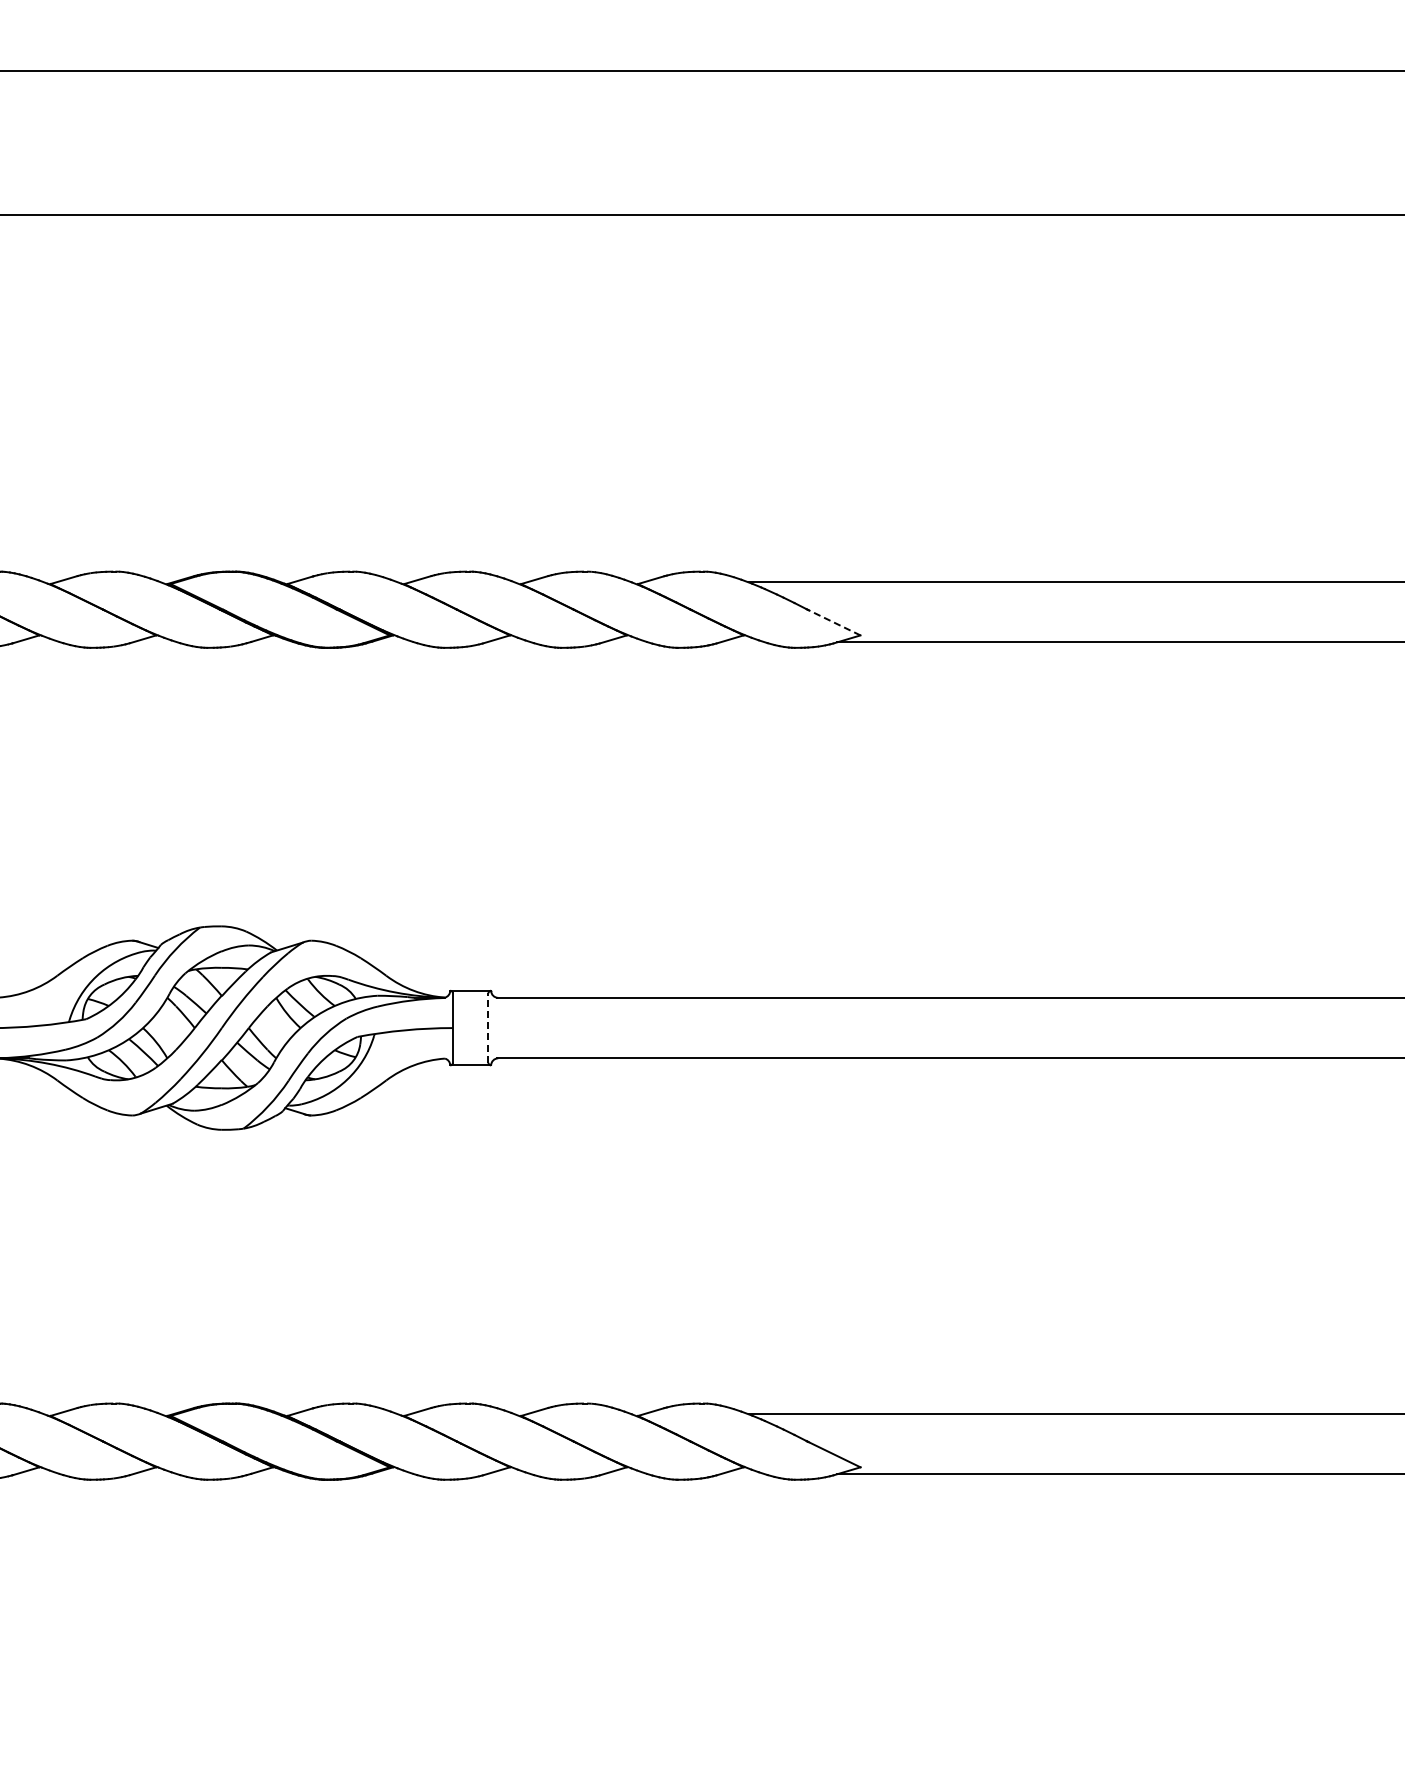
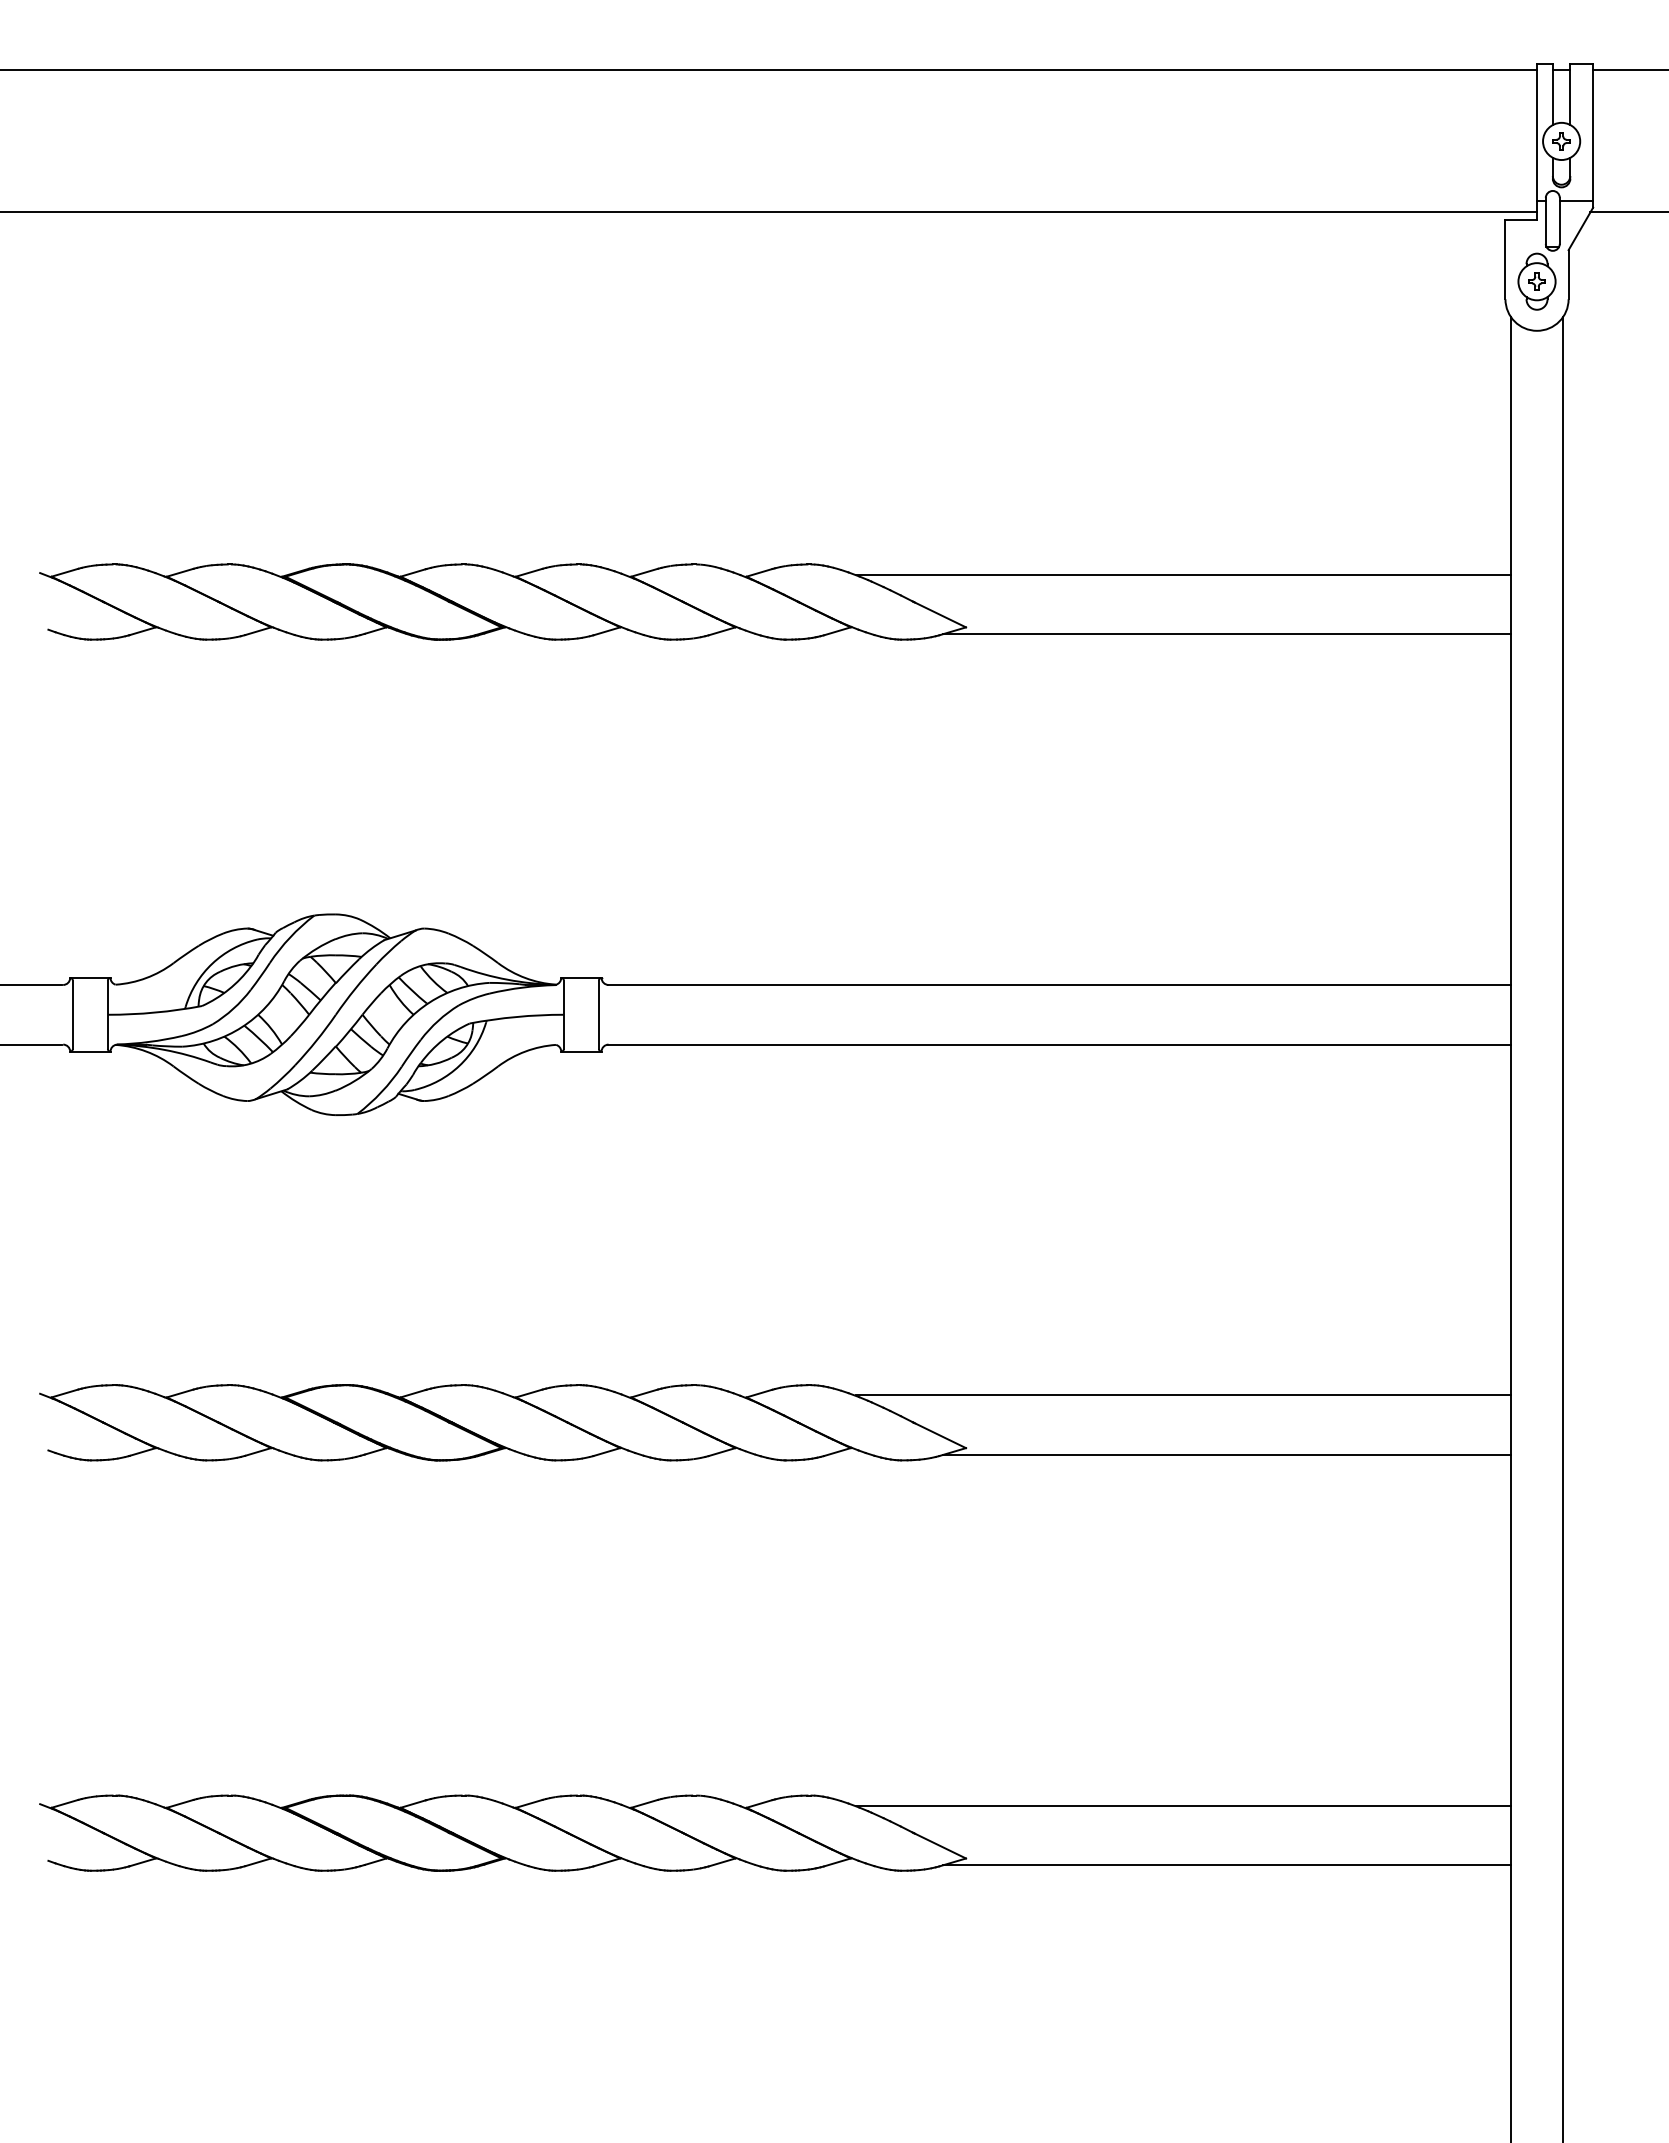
line: (833, 622) -> (939, 614), dashed -> solid
line: (488, 1027) -> (598, 1014), dashed -> solid

